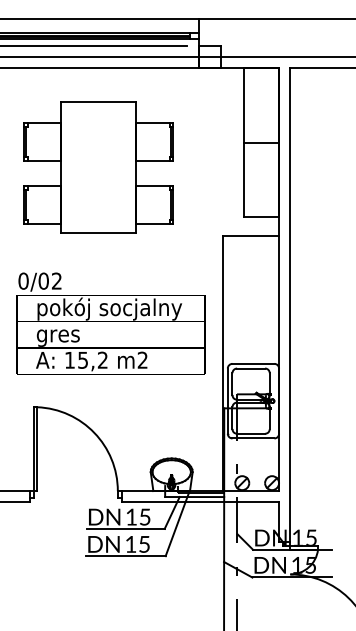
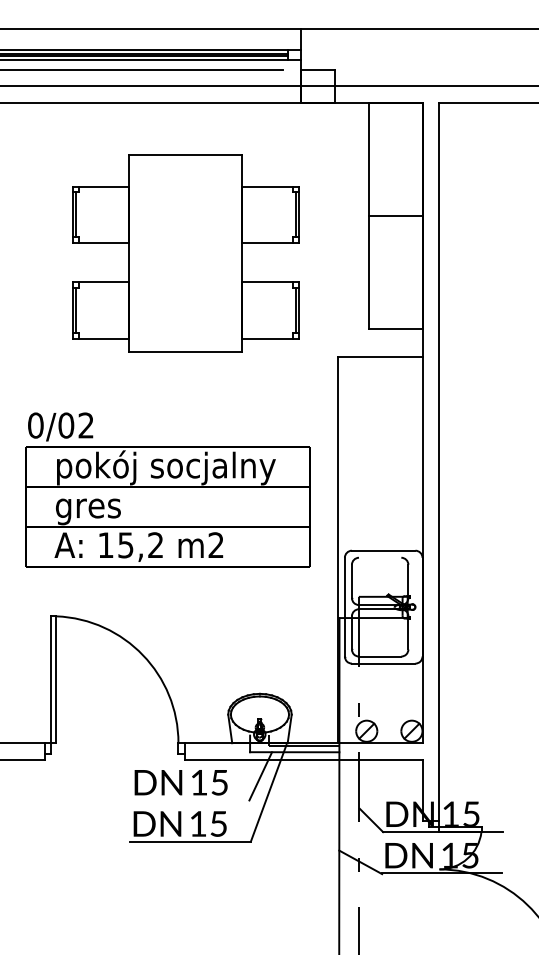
part: (98, 167) -> (185, 253), moved
line: (251, 368) -> (380, 557), removed
line: (125, 528) -> (190, 799), removed

